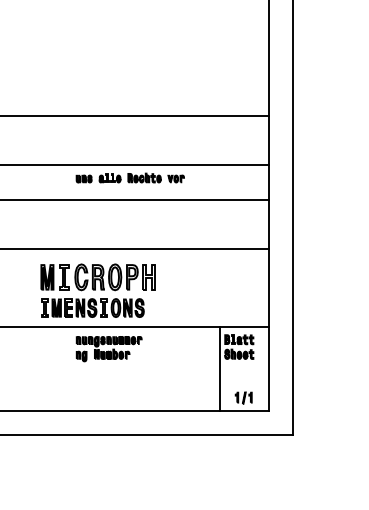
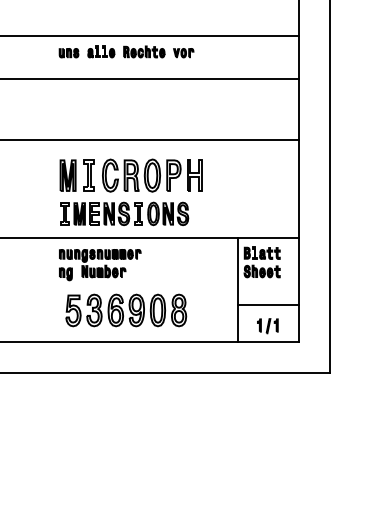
part: (97, 290) -> (130, 192), moved
line: (243, 381) -> (267, 305), added
part: (130, 385) -> (126, 310), added

